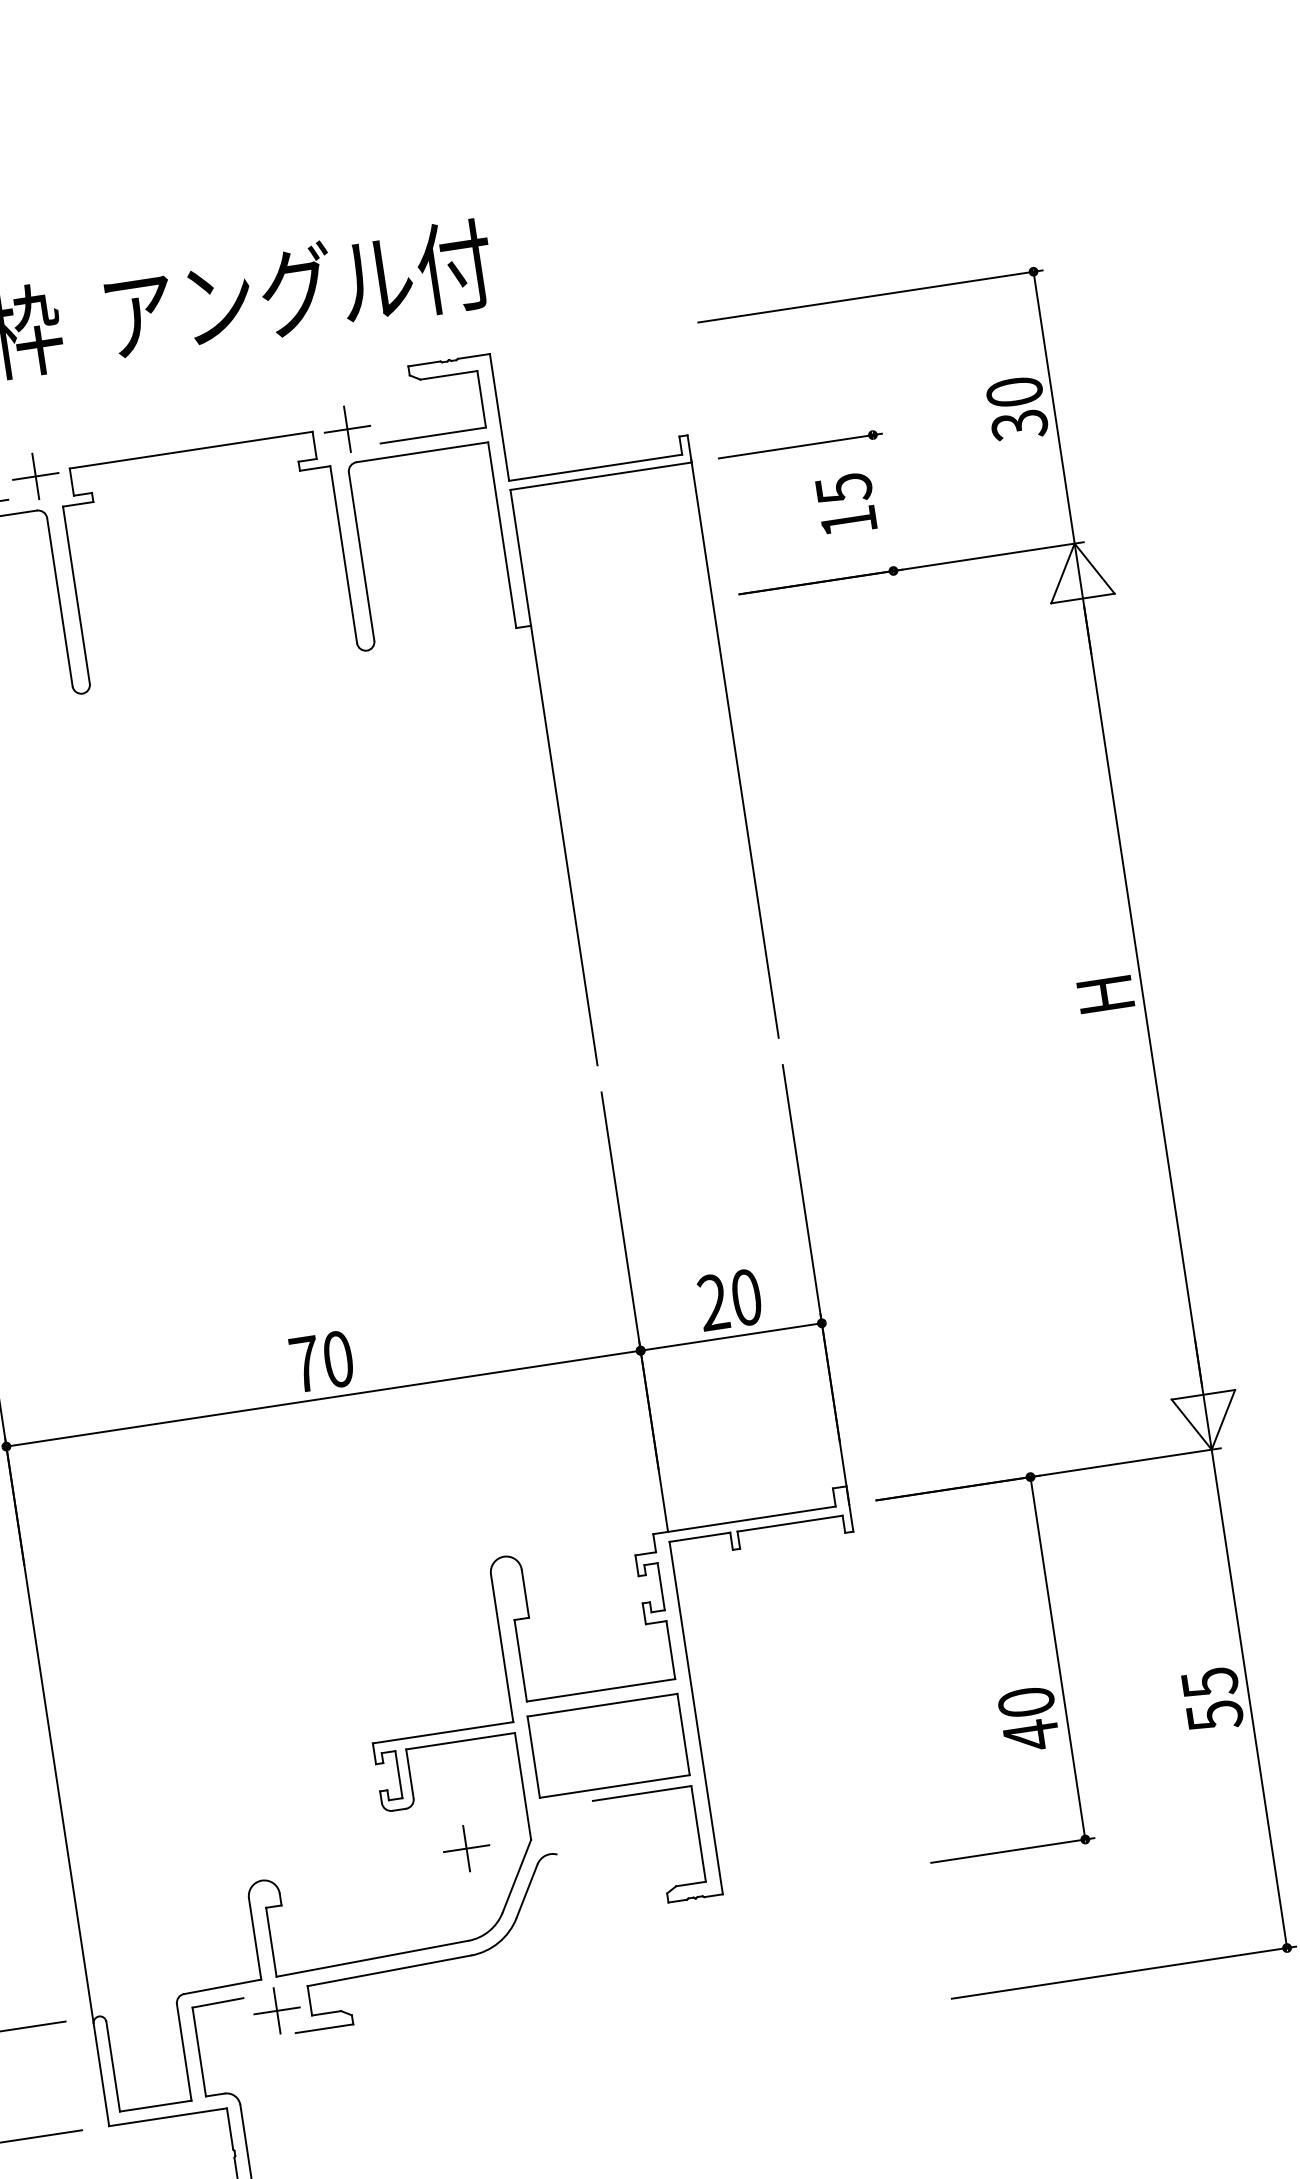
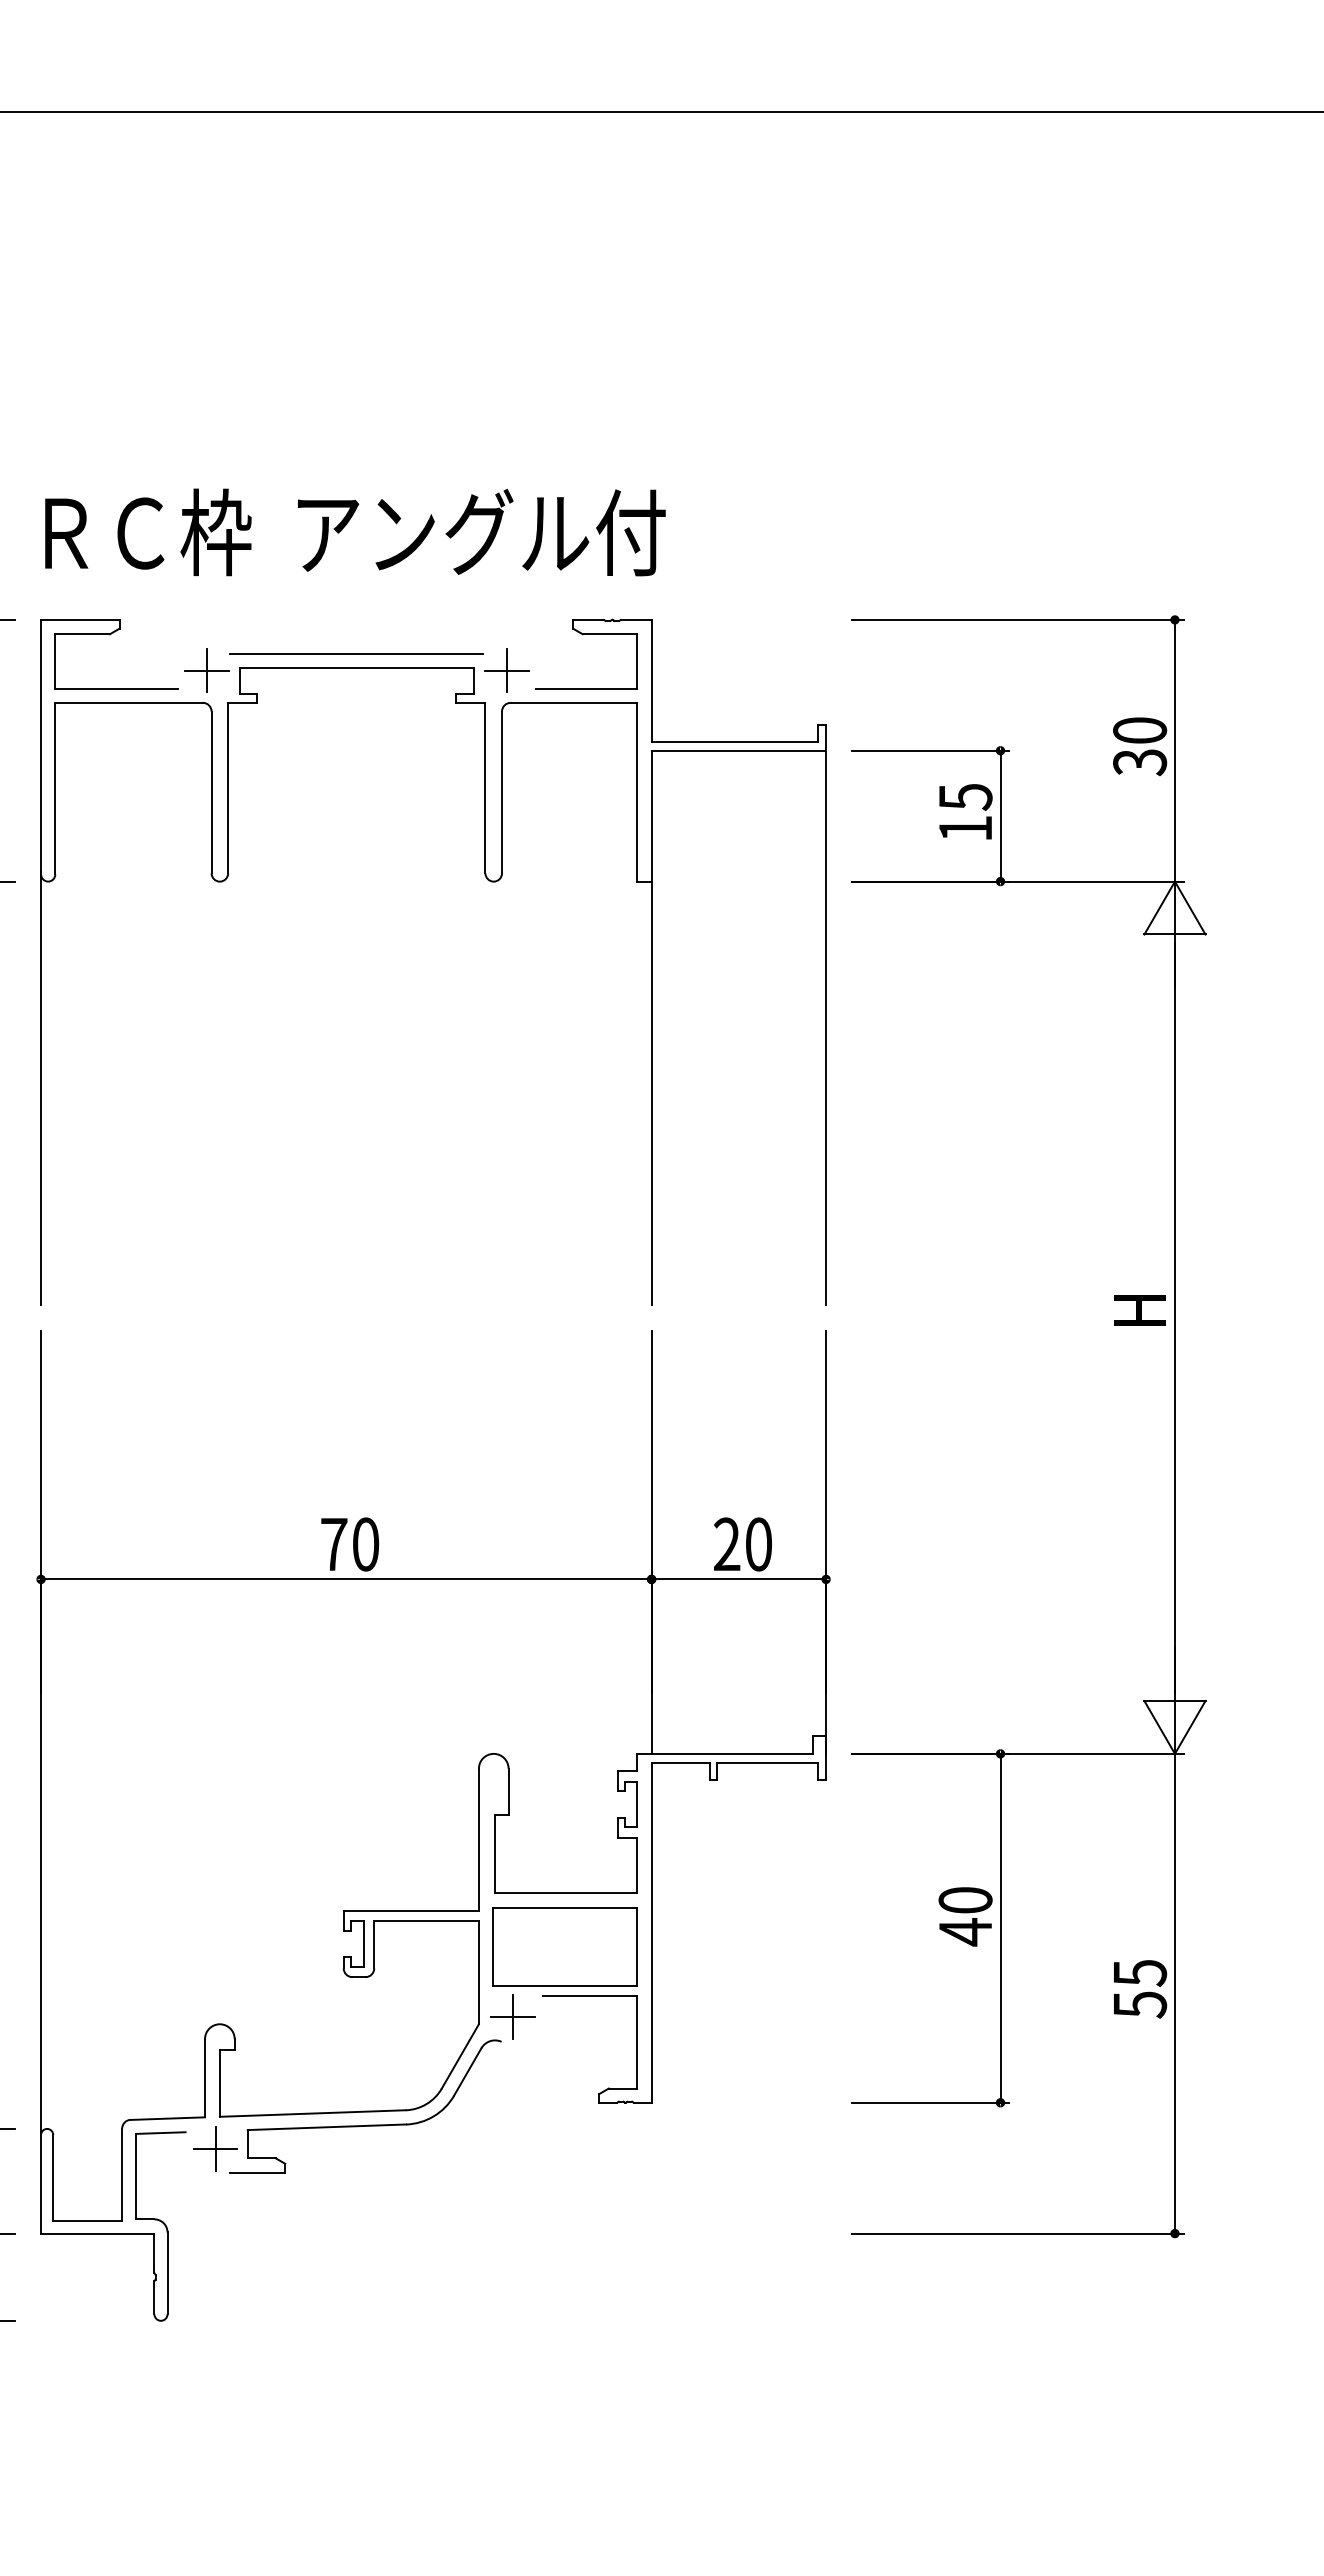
line: (188, 435) -> (356, 653), added
line: (883, 502) -> (1000, 815), added
text: (1028, 1719) -> (965, 1916), moved
part: (466, 1847) -> (512, 2016), moved

